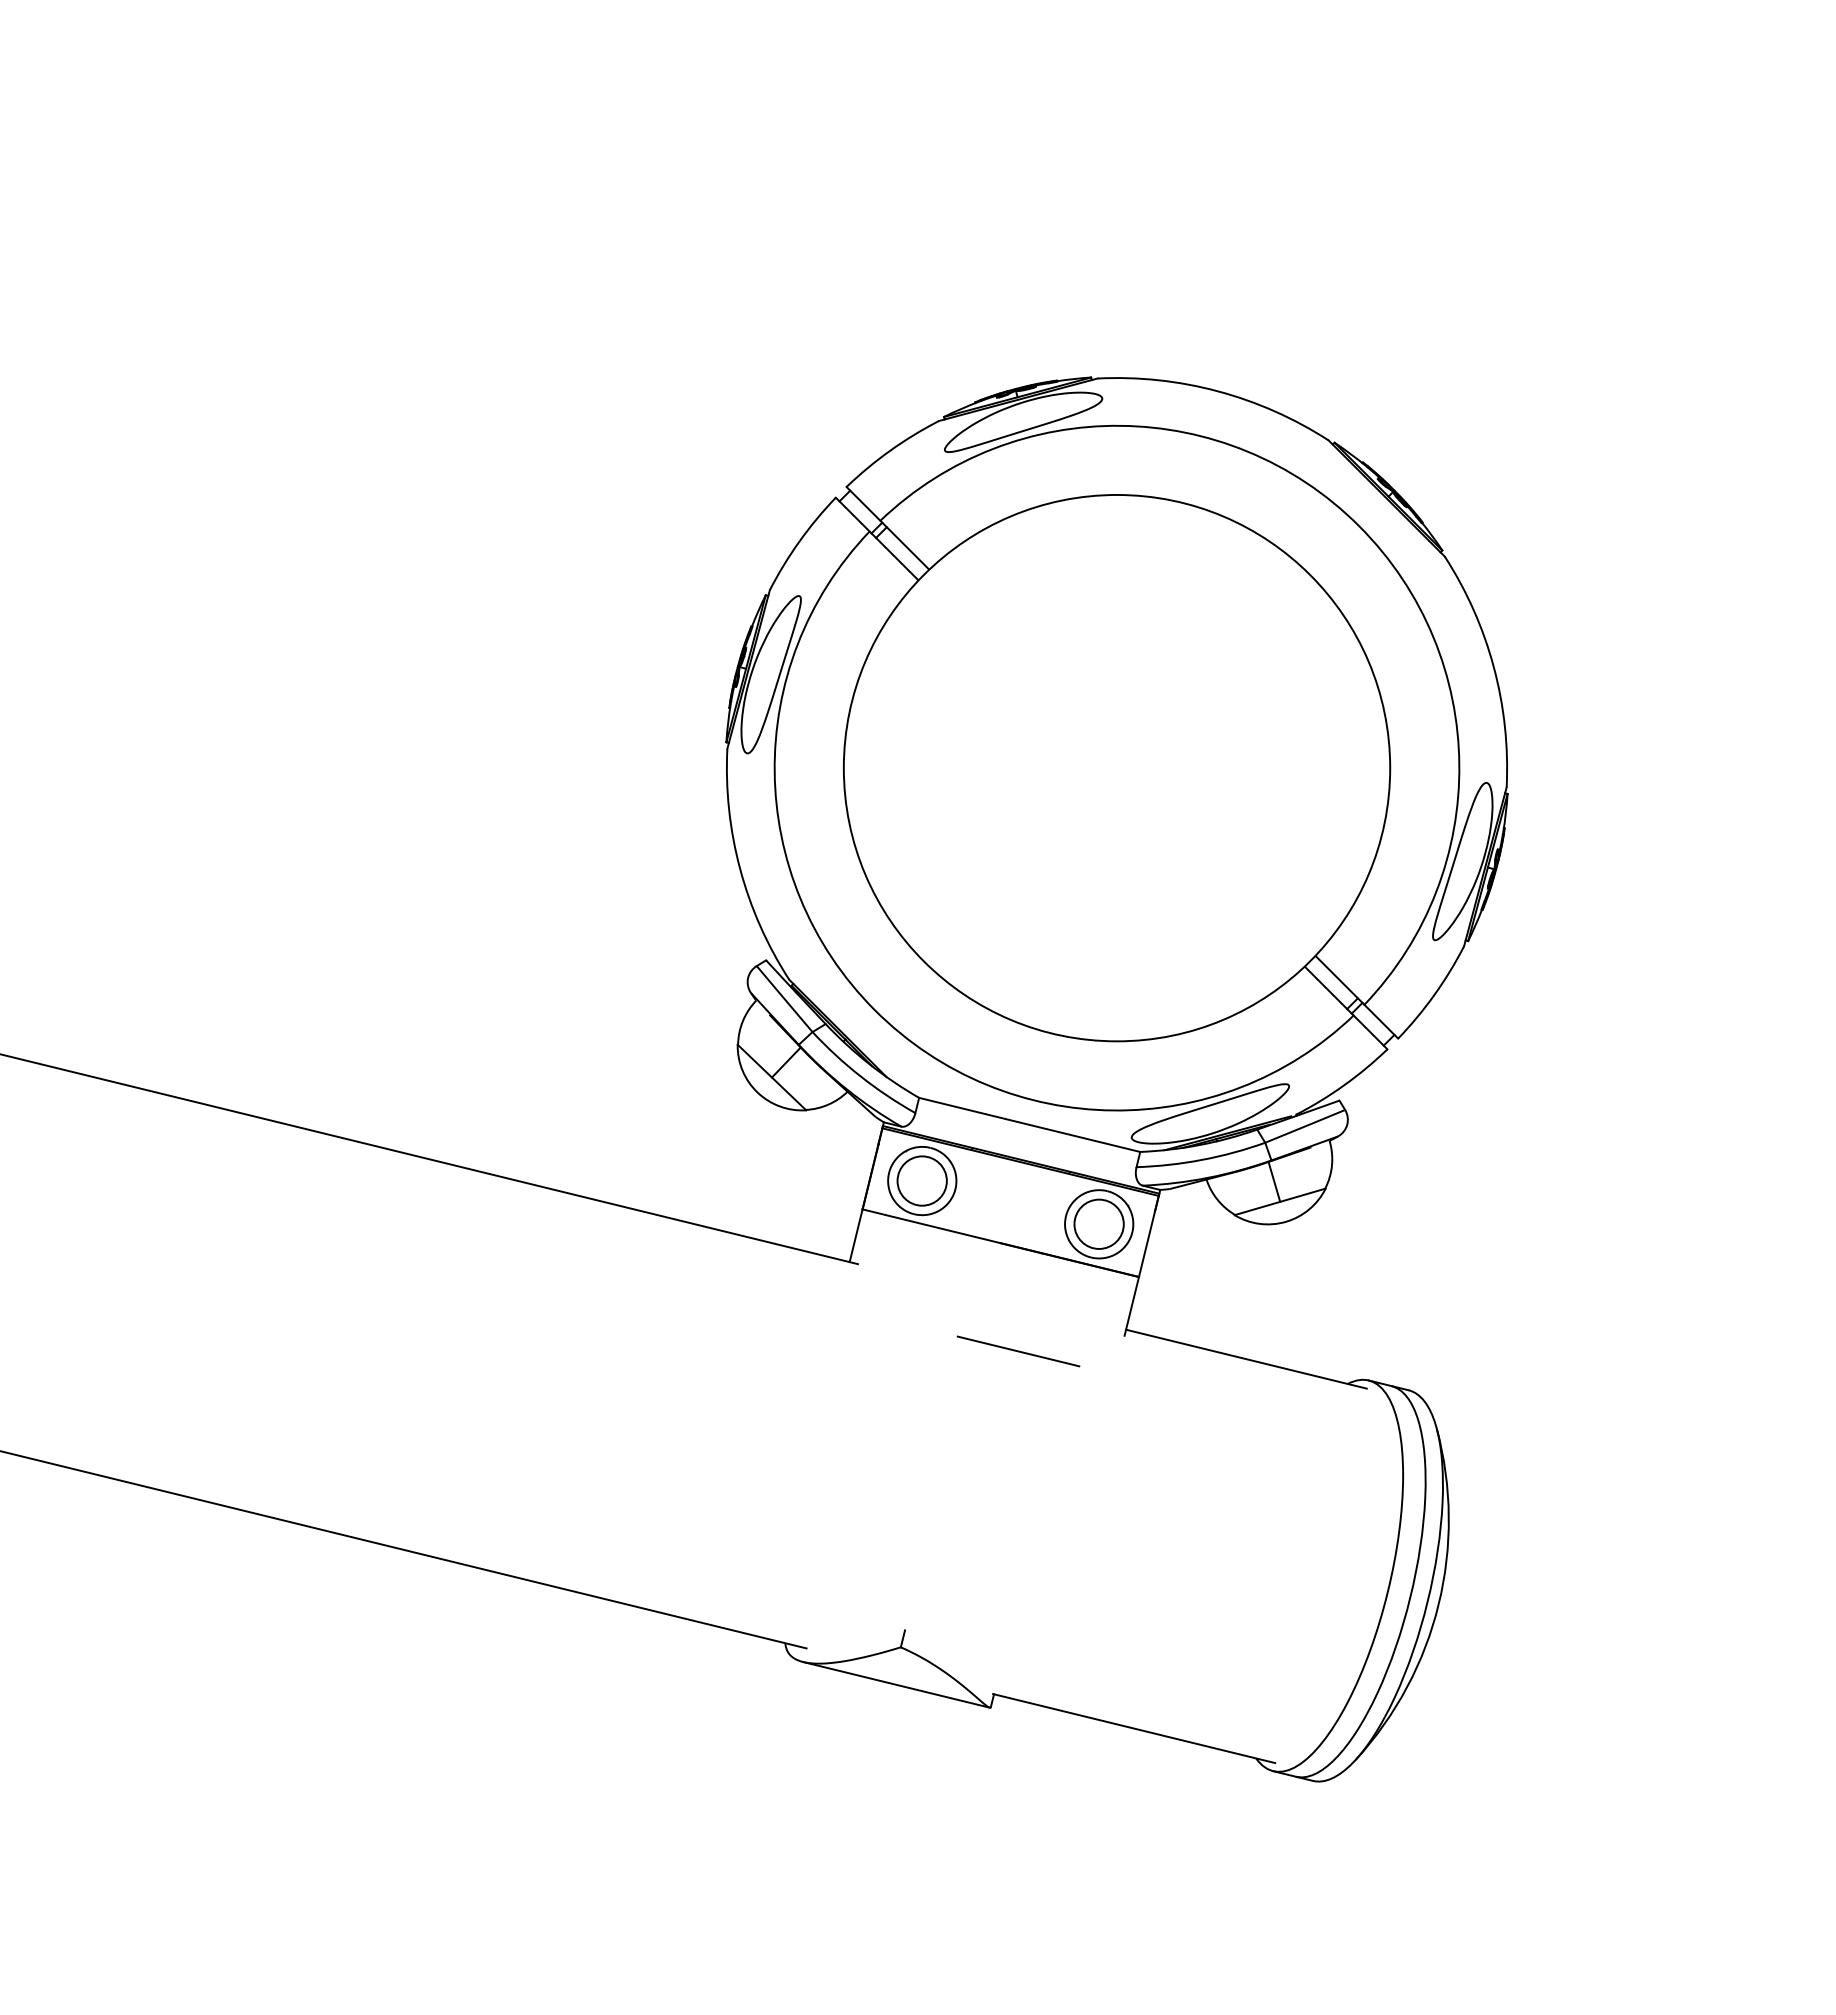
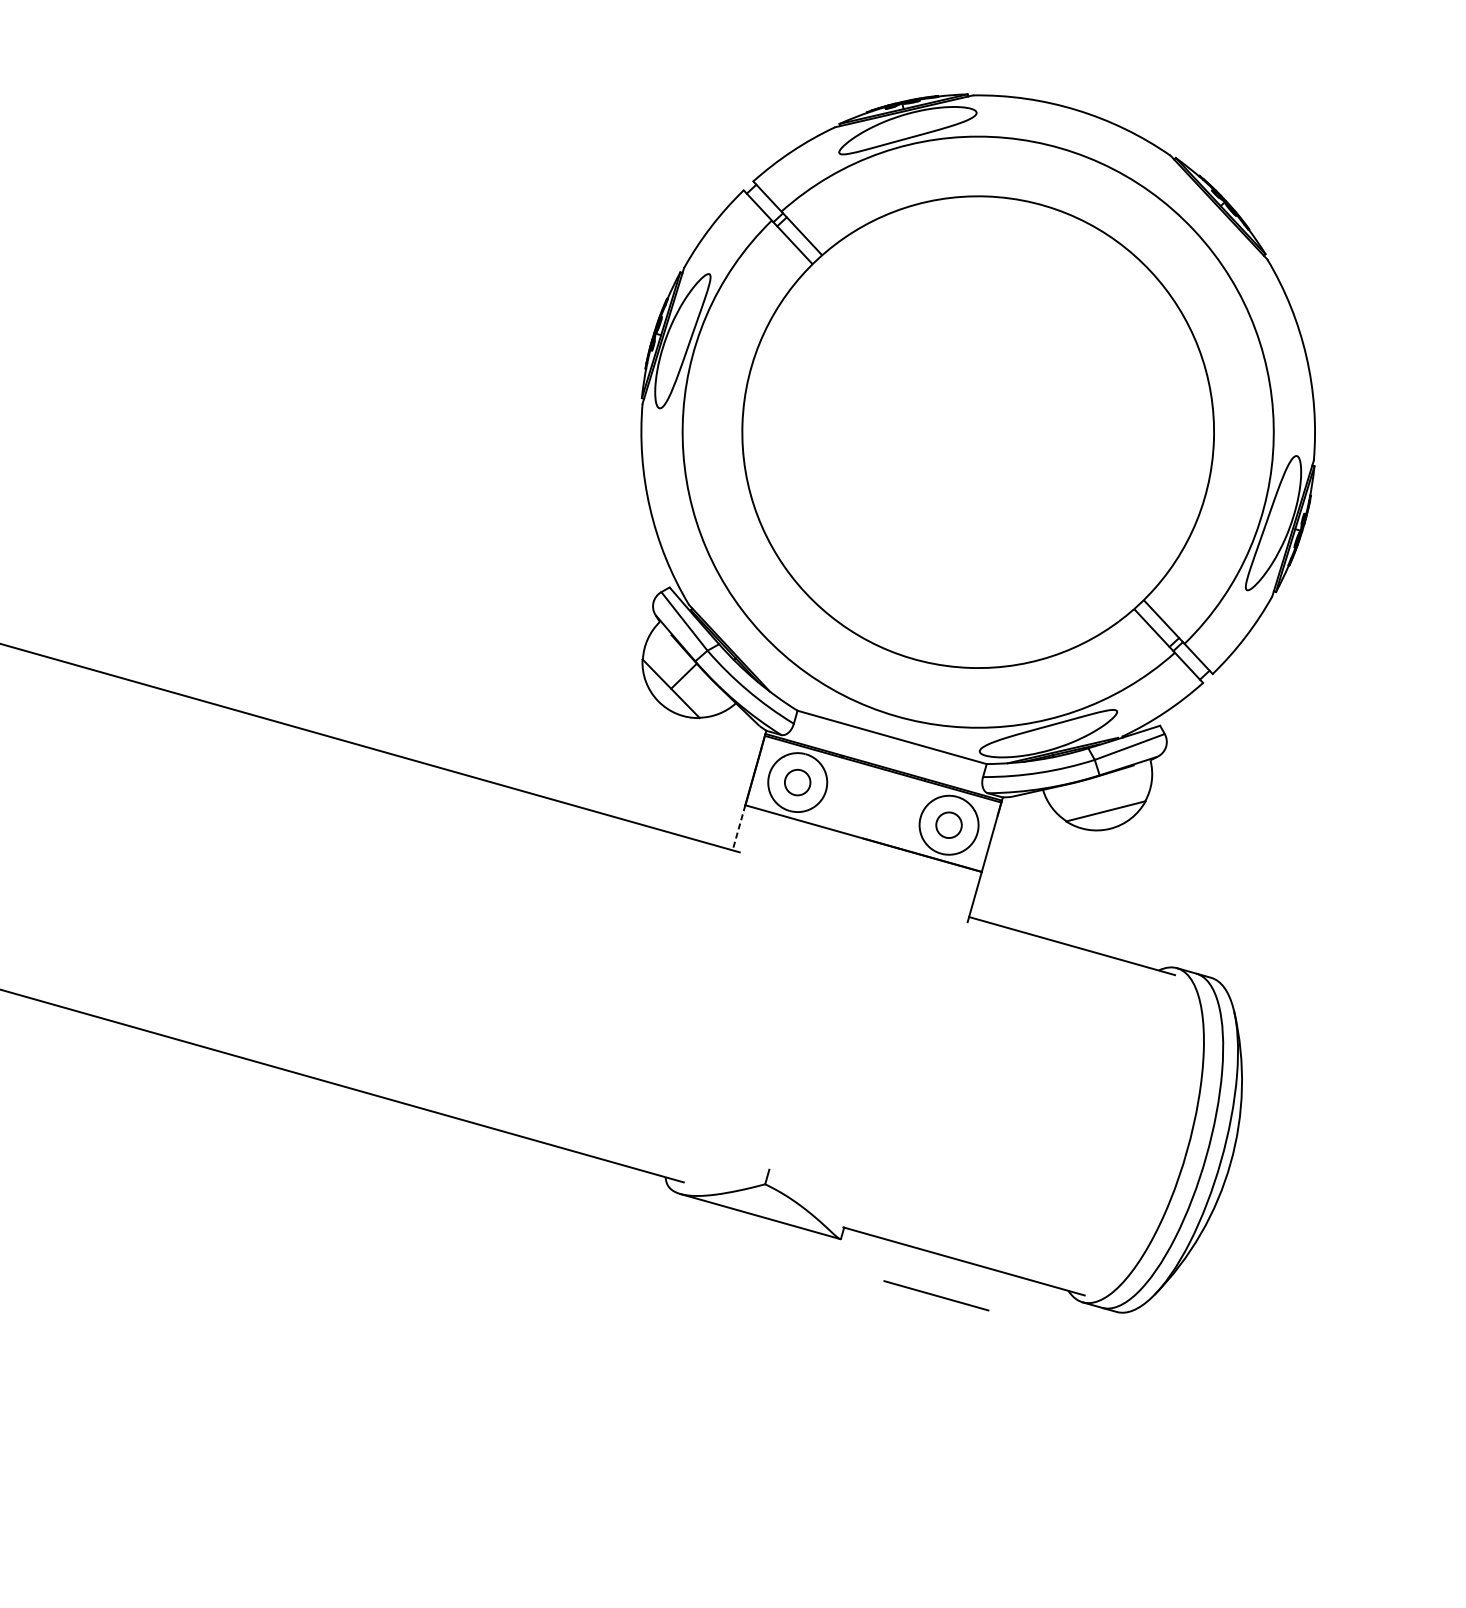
circle: (921, 1180) -> (797, 782), size x0.6
line: (1274, 1181) -> (1101, 793), removed
circle: (1098, 1223) -> (948, 824), size x0.6
line: (856, 1236) -> (739, 828), solid -> dashed
line: (1018, 1351) -> (936, 1295), moved

